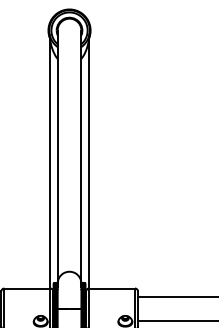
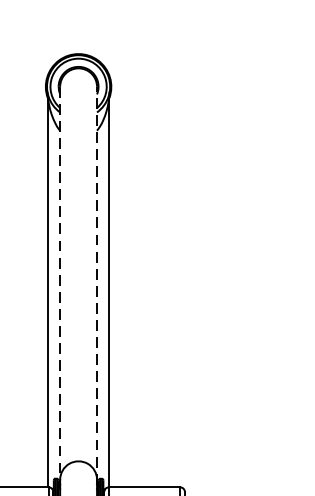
line: (81, 158) -> (97, 285), solid -> dashed
line: (57, 159) -> (59, 287), solid -> dashed

